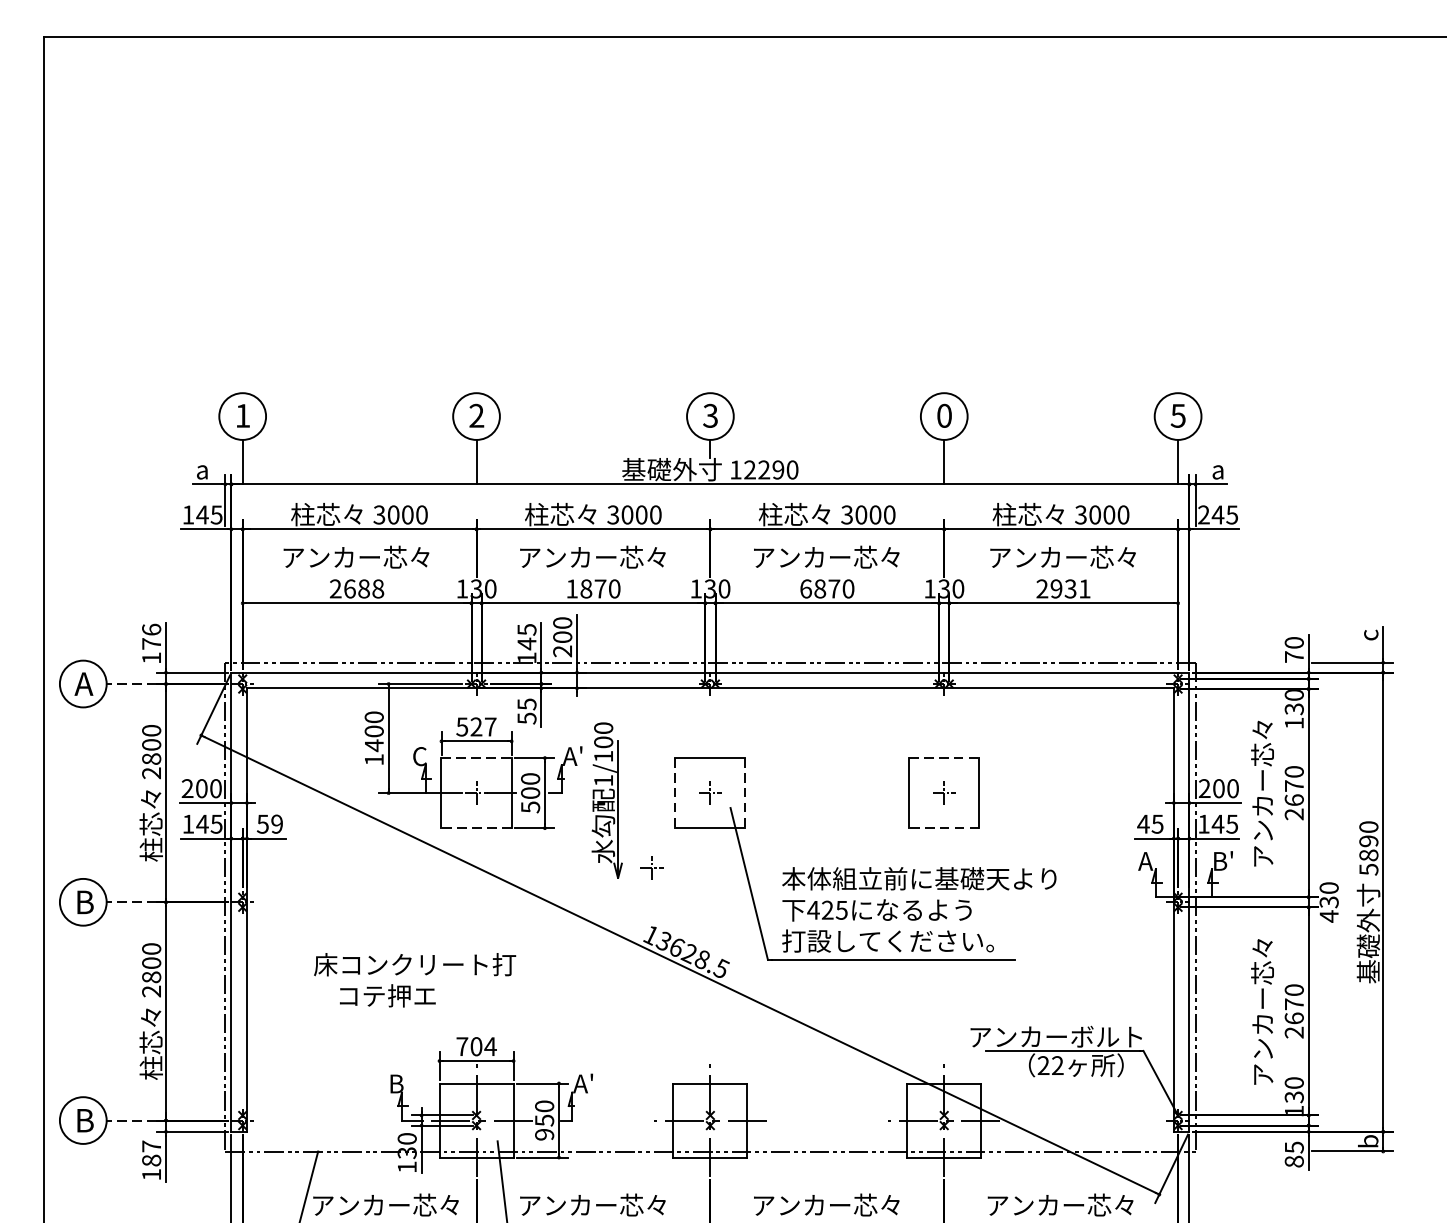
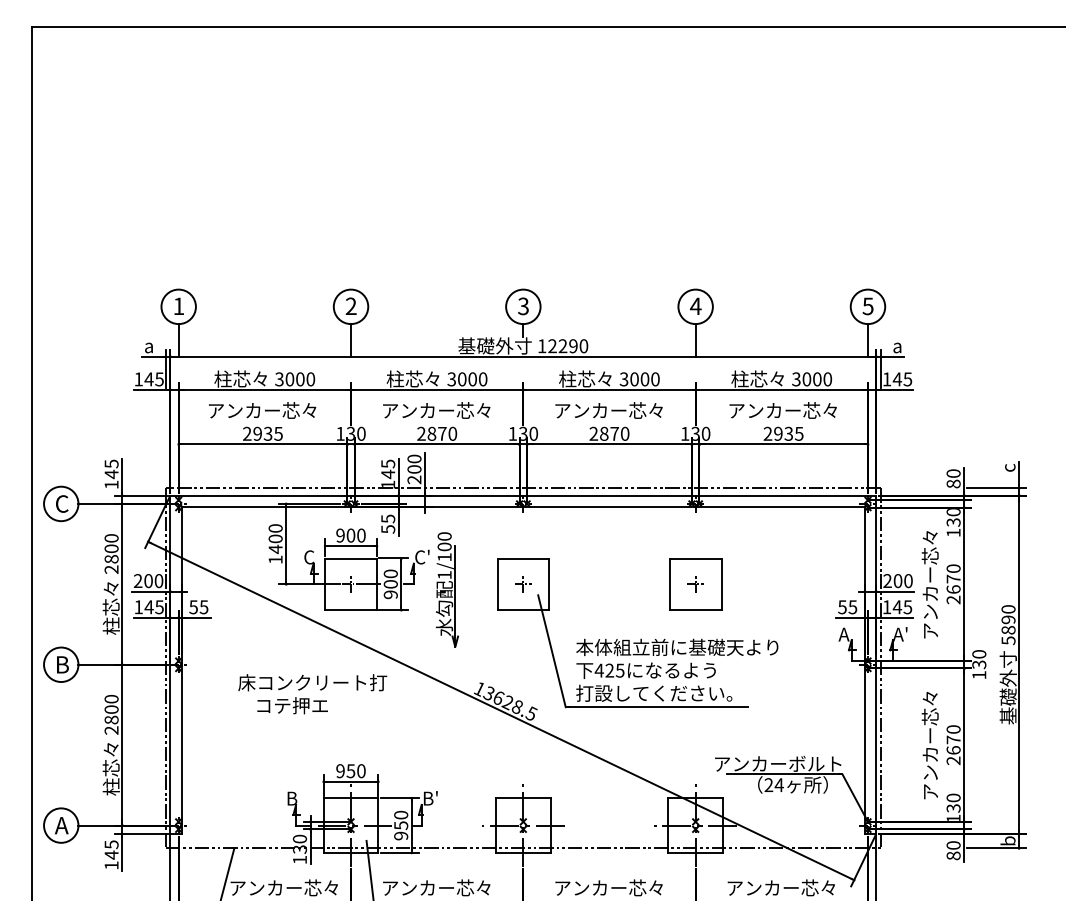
text: (944, 416) -> (695, 306), 0 -> 4
text: (1203, 515) -> (886, 379), 245 -> 145
text: (363, 588) -> (267, 433), 2688 -> 2935
text: (572, 588) -> (421, 433), 1870 -> 2870
text: (805, 588) -> (593, 433), 6870 -> 2870
text: (1083, 588) -> (798, 433), 2931 -> 2935
text: (151, 637) -> (111, 469), 176 -> 145
text: (1294, 656) -> (953, 483), 70 -> 80
text: (83, 683) -> (61, 503), A -> C
line: (131, 683) -> (96, 503), dashed -> solid
text: (475, 726) -> (350, 535), 527 -> 900
text: (572, 755) -> (421, 556), A' -> C'
line: (477, 758) -> (351, 558), dashed -> solid
line: (944, 758) -> (695, 558), dashed -> solid
line: (675, 793) -> (497, 584), dashed -> solid
line: (745, 793) -> (549, 584), dashed -> solid
text: (530, 806) -> (390, 594), 500 -> 900
text: (276, 824) -> (203, 607), 59 -> 55
text: (1143, 824) -> (842, 607), 45 -> 55
line: (477, 828) -> (351, 610), dashed -> solid
line: (944, 828) -> (695, 610), dashed -> solid
text: (1222, 861) -> (900, 634), B' -> A'
part: (652, 867) -> (480, 639), removed
line: (131, 901) -> (96, 664), dashed -> solid
text: (1329, 915) -> (979, 674), 430 -> 130
text: (414, 980) -> (312, 694), moved
text: (477, 1047) -> (351, 771), 704 -> 950
text: (1056, 1064) -> (778, 784), 22 -> 24
text: (583, 1083) -> (429, 798), A' -> B'
text: (83, 1120) -> (61, 825), B -> A
line: (131, 1120) -> (96, 825), dashed -> solid
text: (1294, 1147) -> (953, 845), 85 -> 80
text: (151, 1152) -> (111, 849), 187 -> 145

